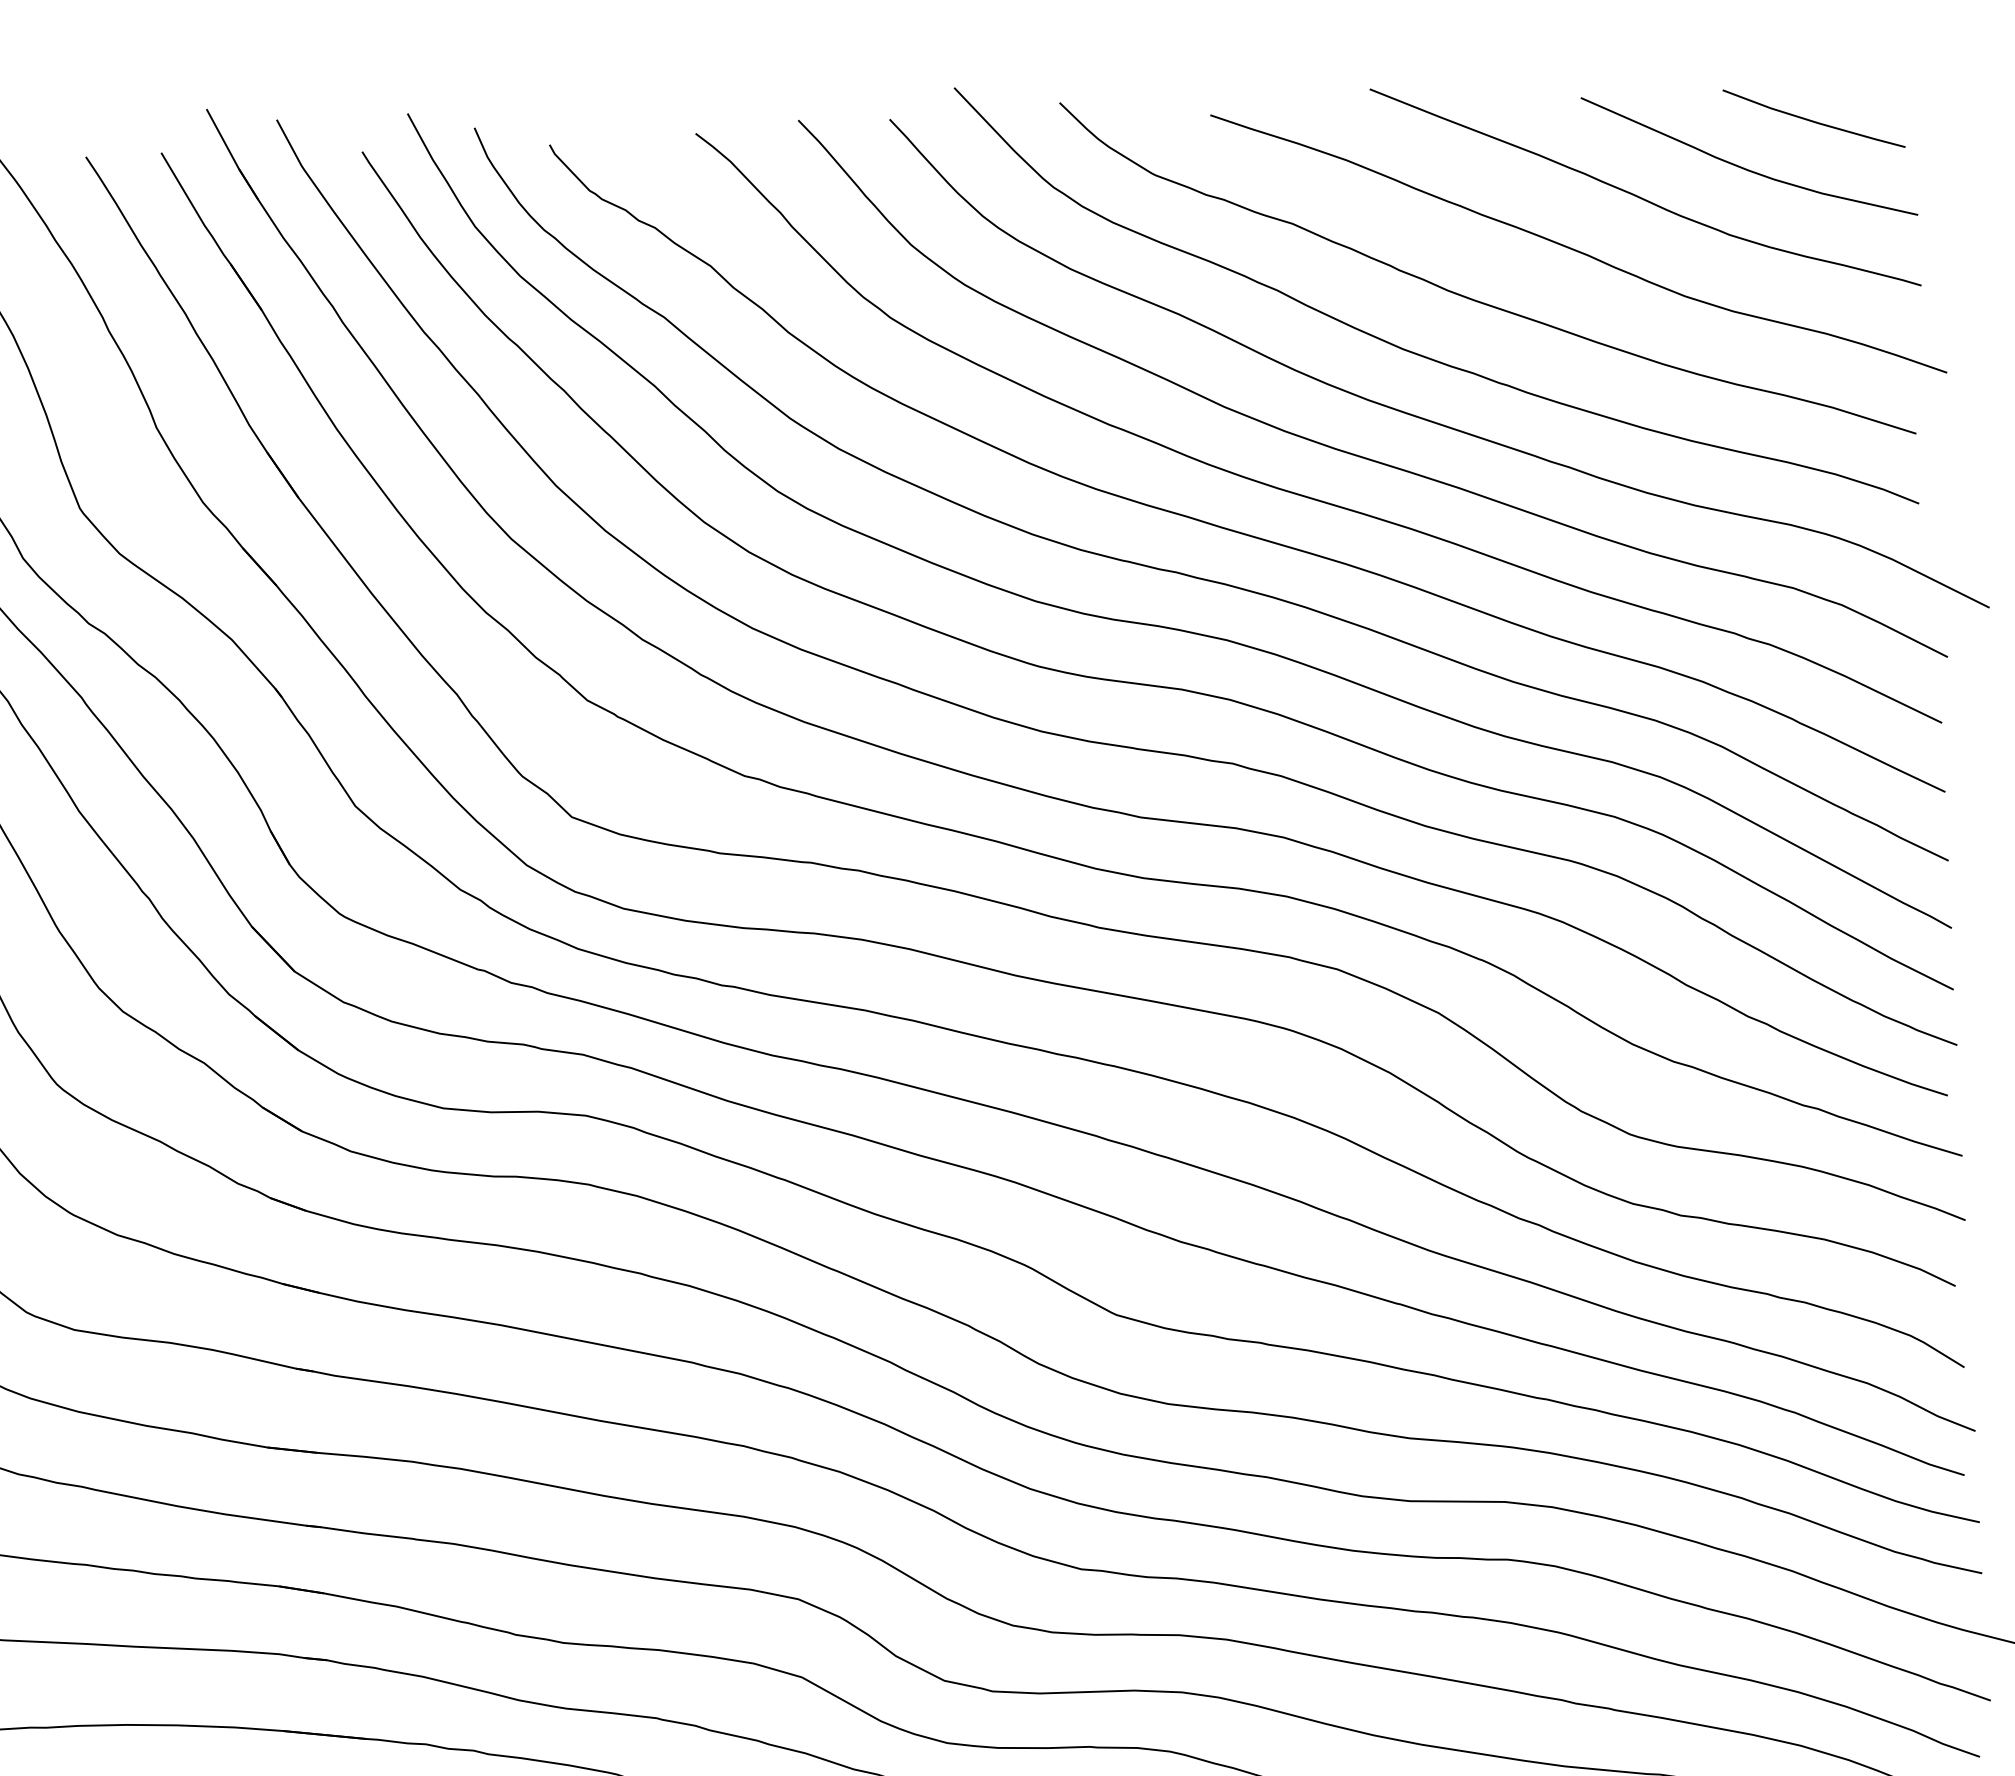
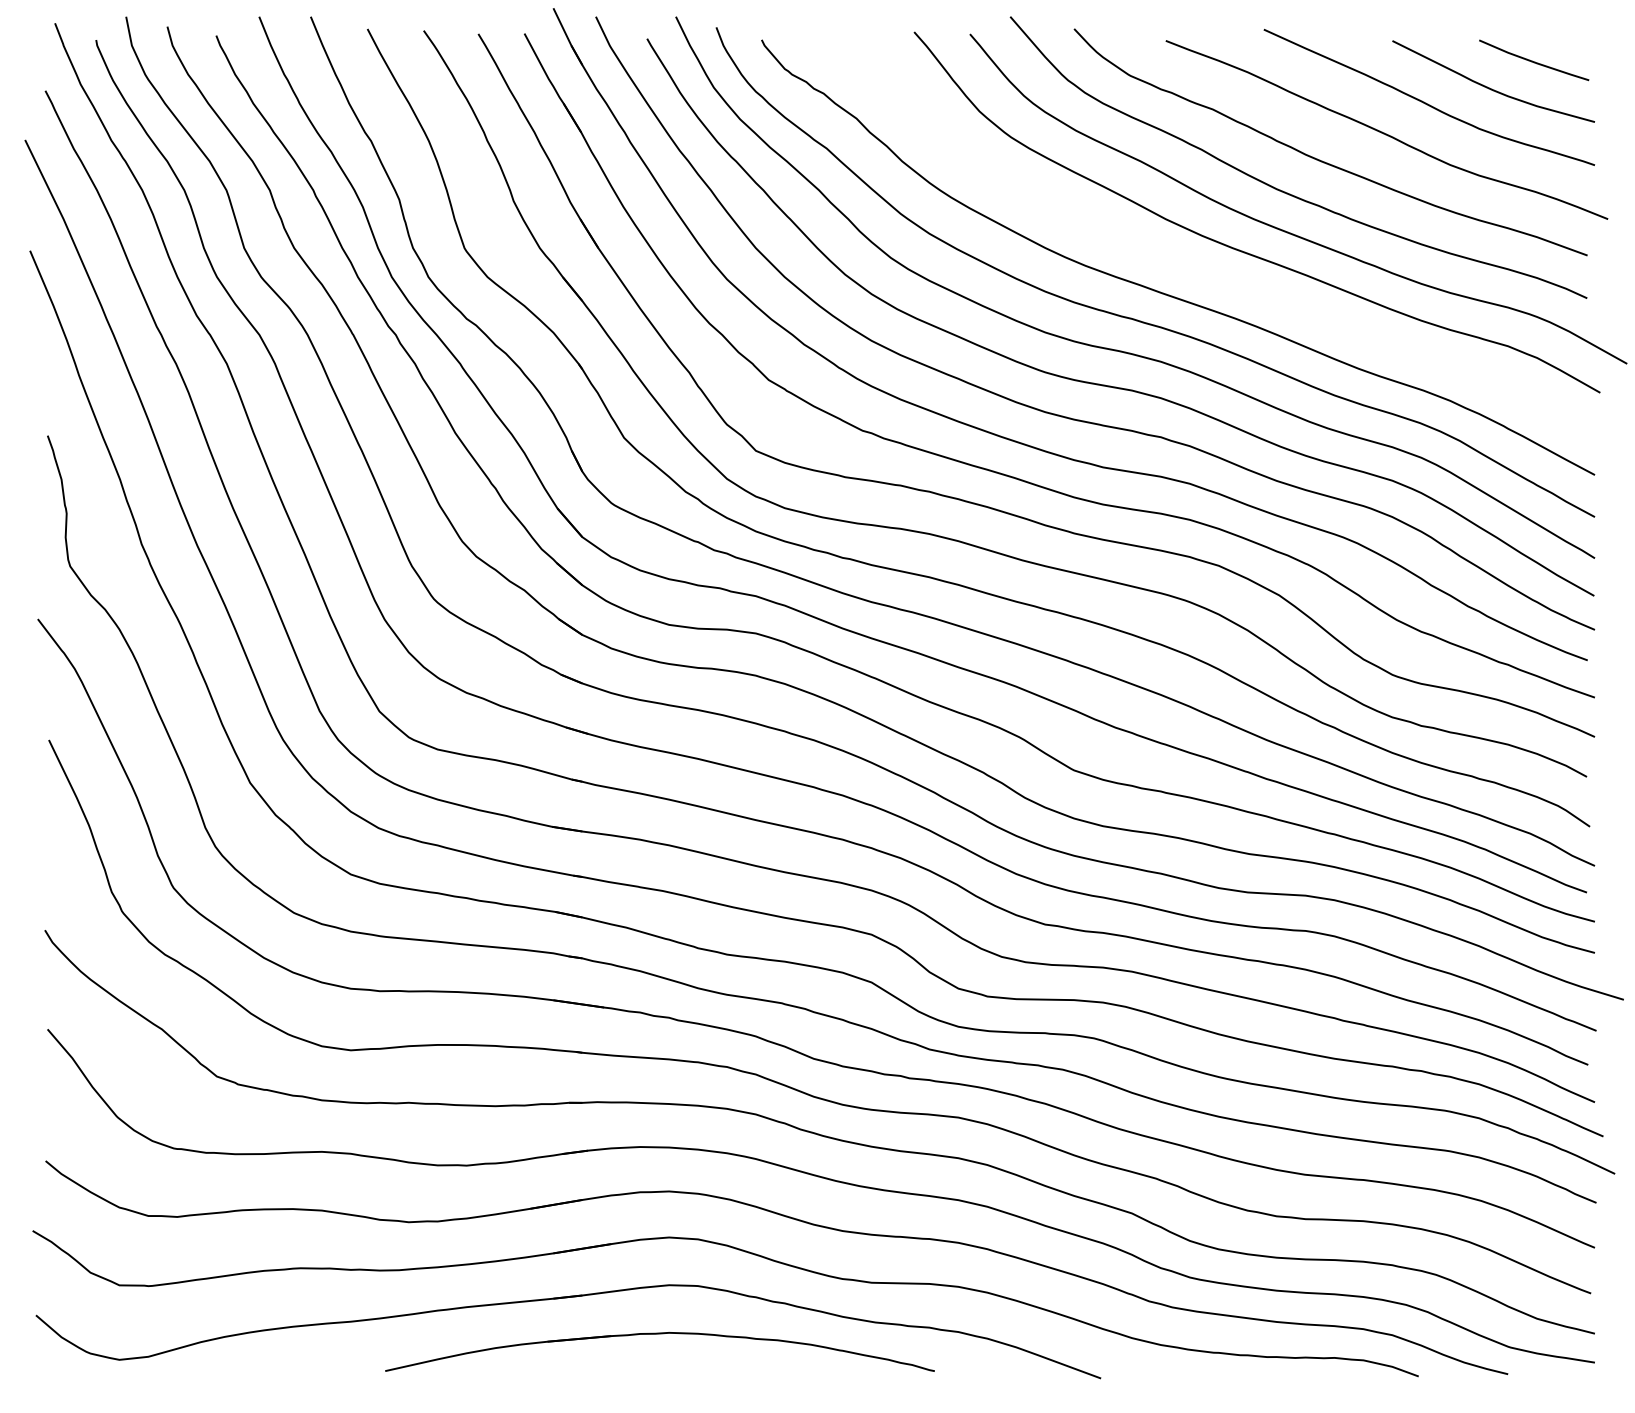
curve: (1298, 492) -> (1208, 273), removed

